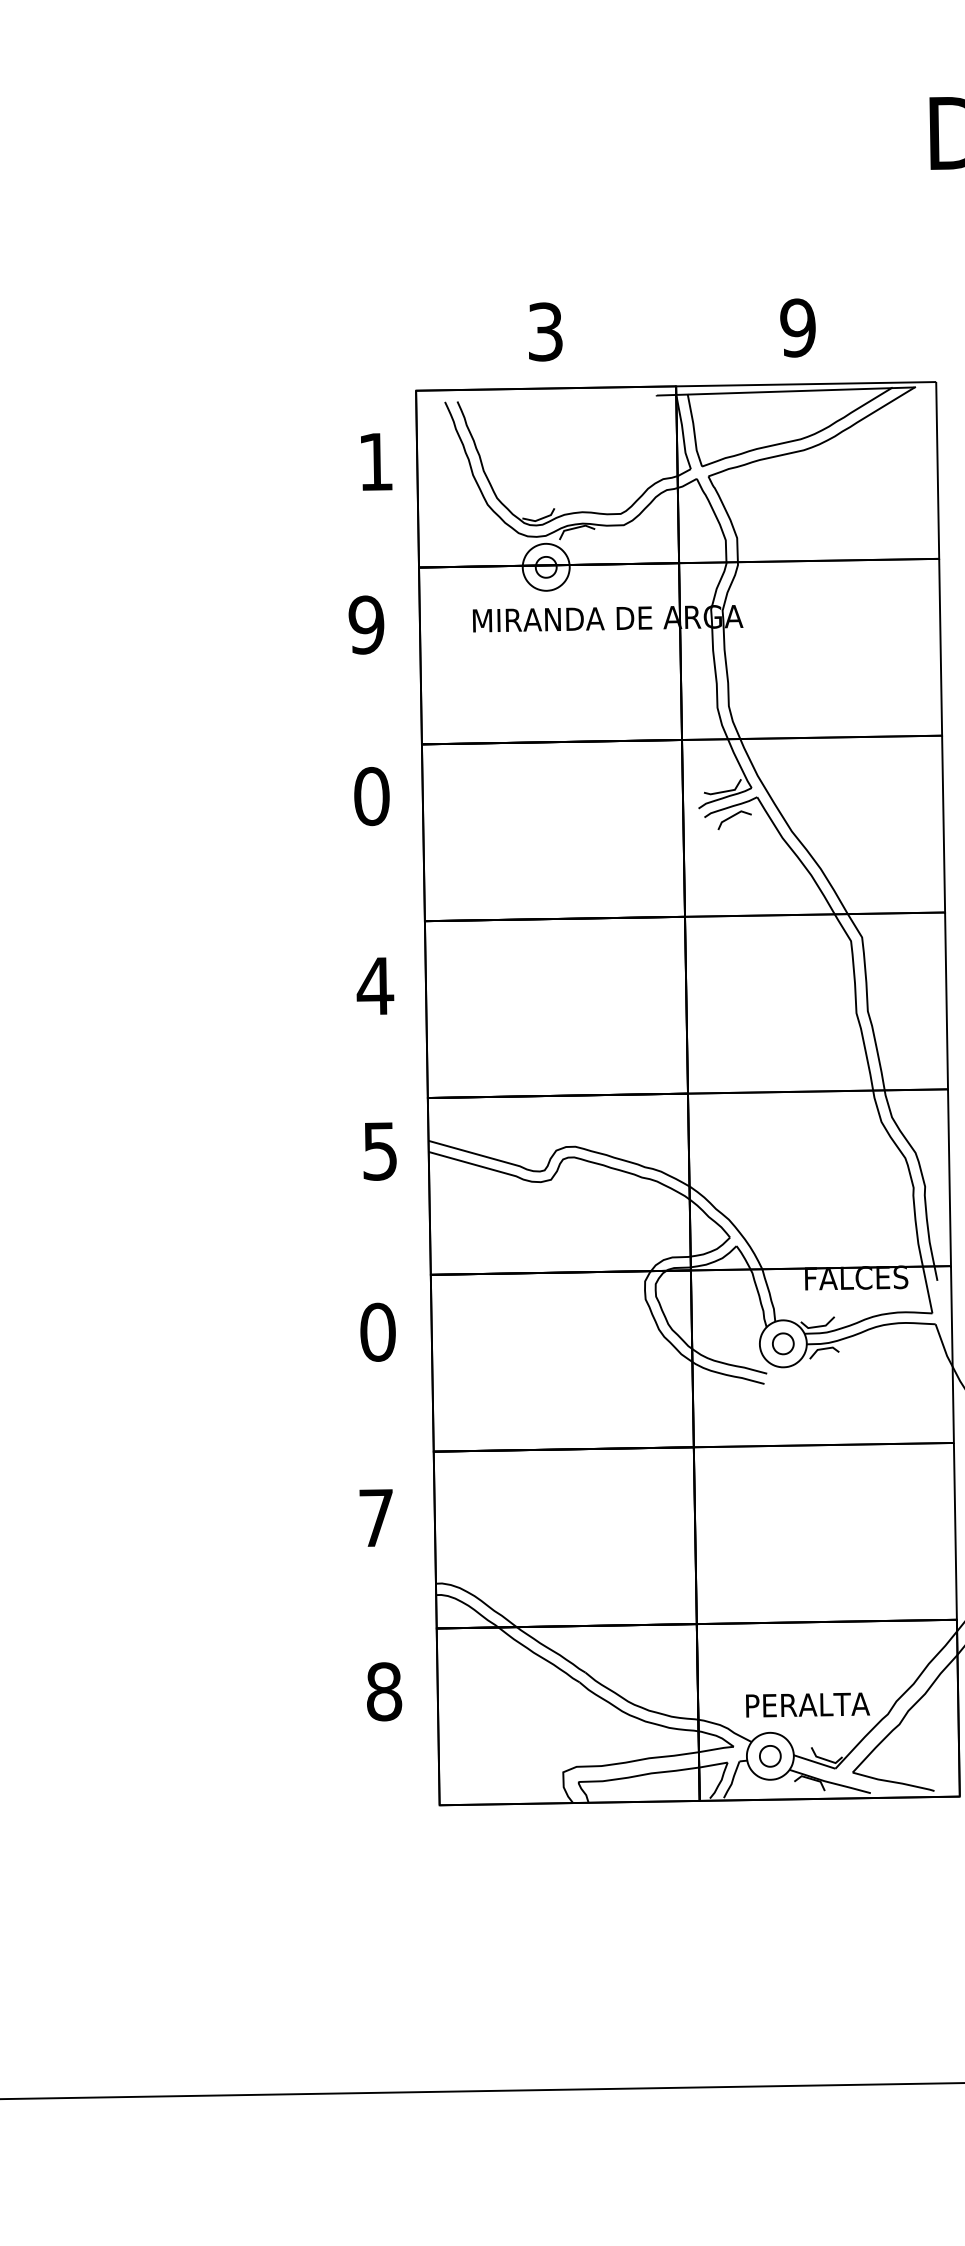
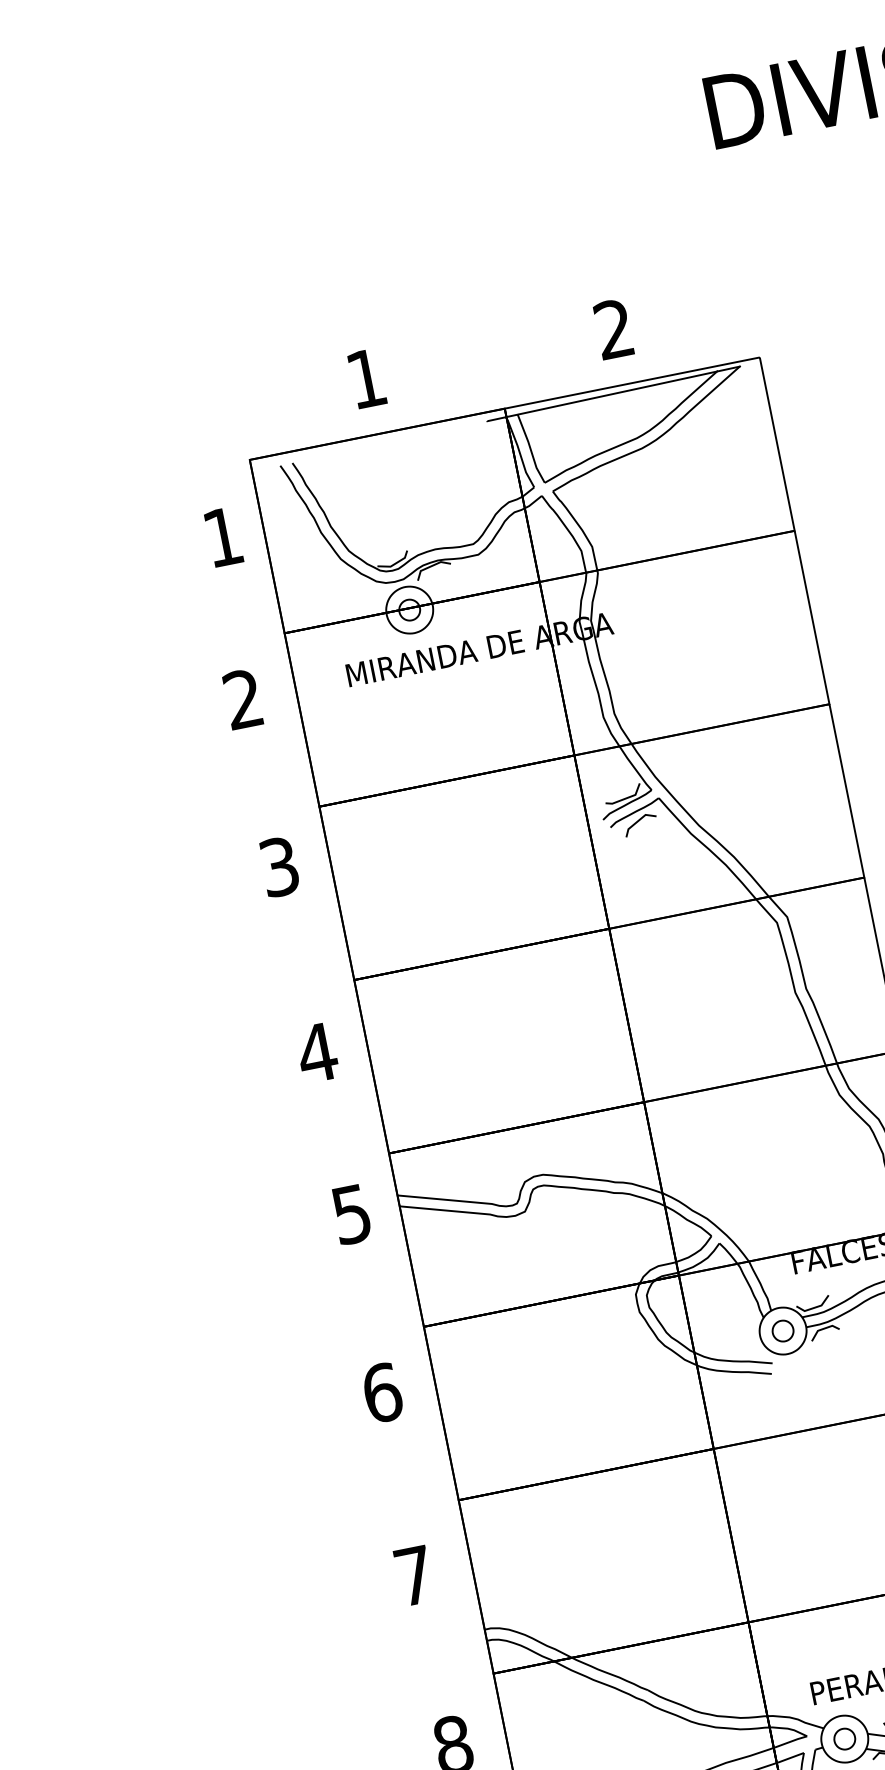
text: (797, 327) -> (613, 328), 9 -> 2
text: (545, 331) -> (366, 378), 3 -> 1
text: (366, 624) -> (243, 698), 9 -> 2
text: (371, 796) -> (279, 867), 0 -> 3
text: (378, 1331) -> (382, 1392), 0 -> 6

